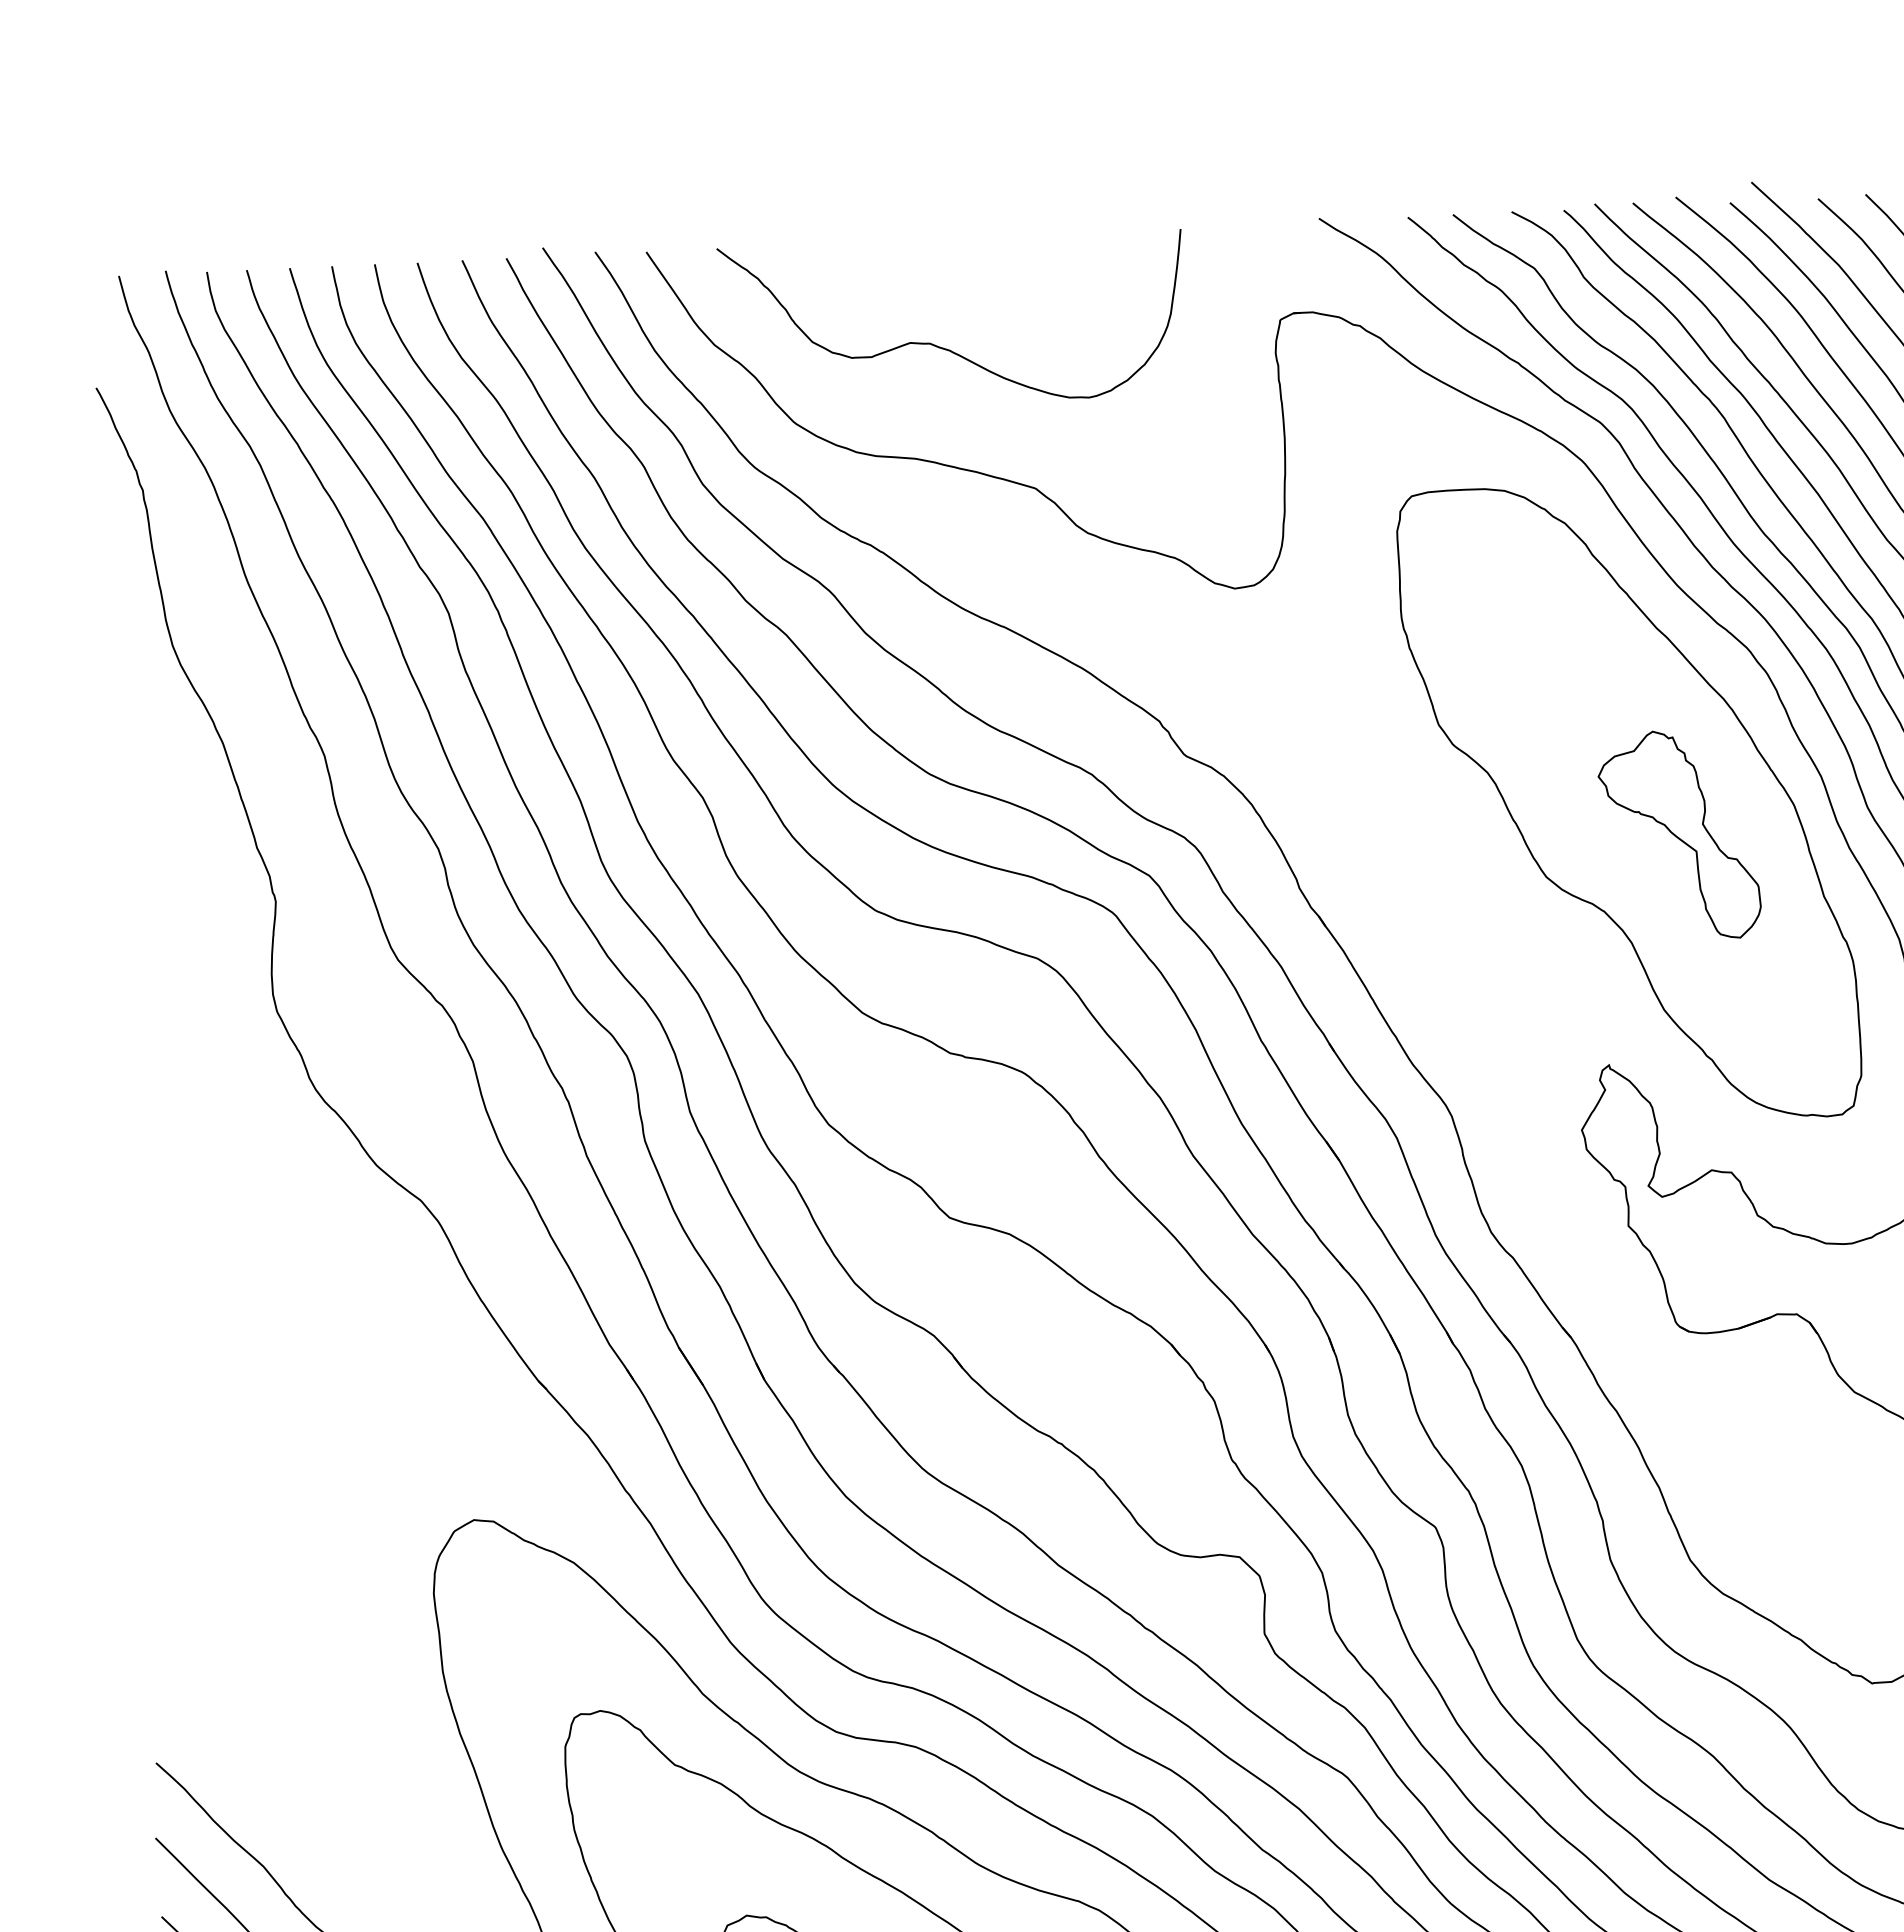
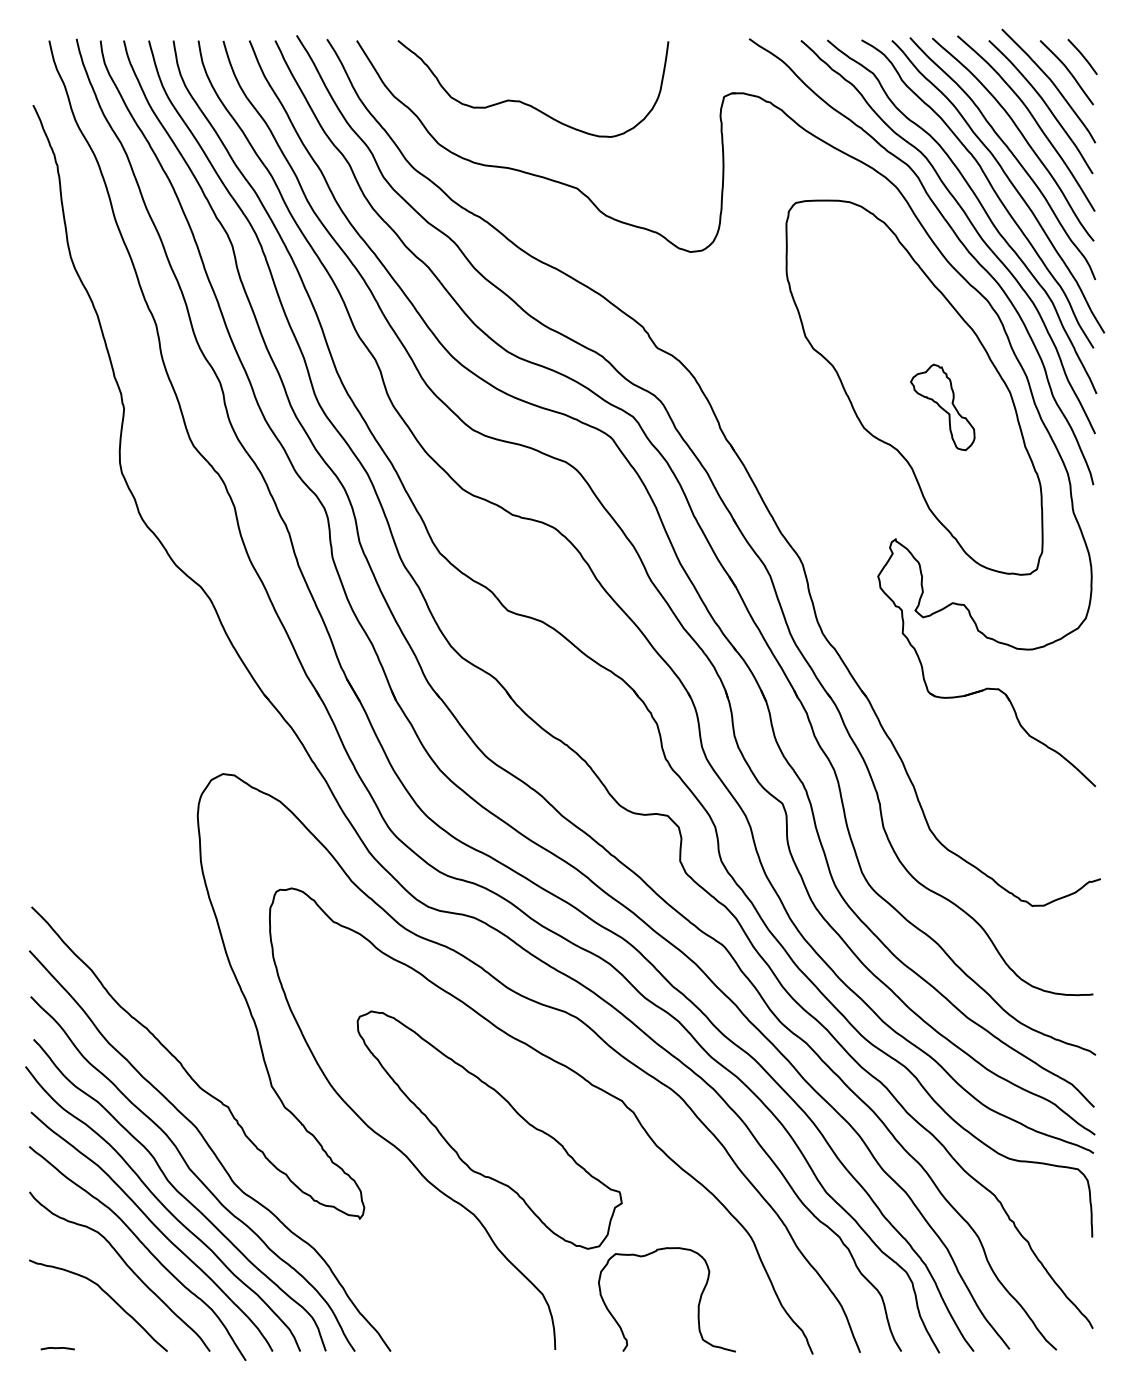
part: (1679, 835) -> (942, 407), size x0.7

